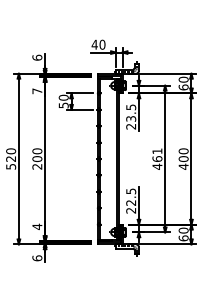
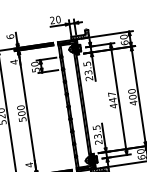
text: (94, 44) -> (52, 20), 40 -> 20
text: (37, 91) -> (14, 62), 7 -> 4
text: (157, 155) -> (112, 97), 461 -> 447
text: (37, 166) -> (22, 119), 200 -> 500
text: (131, 202) -> (98, 136), 22.5 -> 23.5

